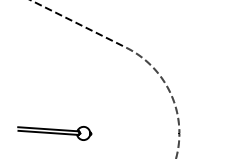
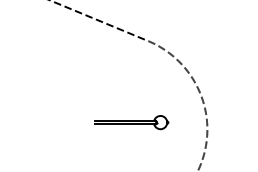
part: (54, 131) -> (131, 122), moved

